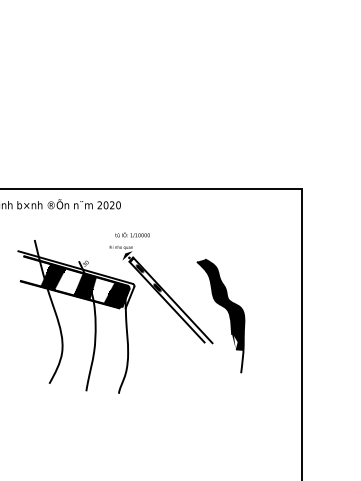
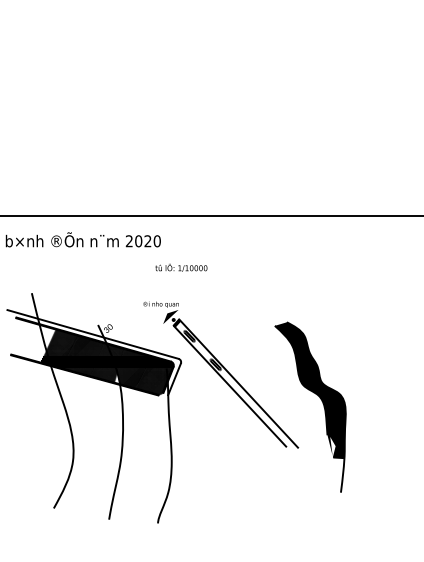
text: (132, 234) -> (181, 266), moved
hatch: (68, 281) -> (82, 355), added
hatch: (103, 290) -> (134, 368), added

